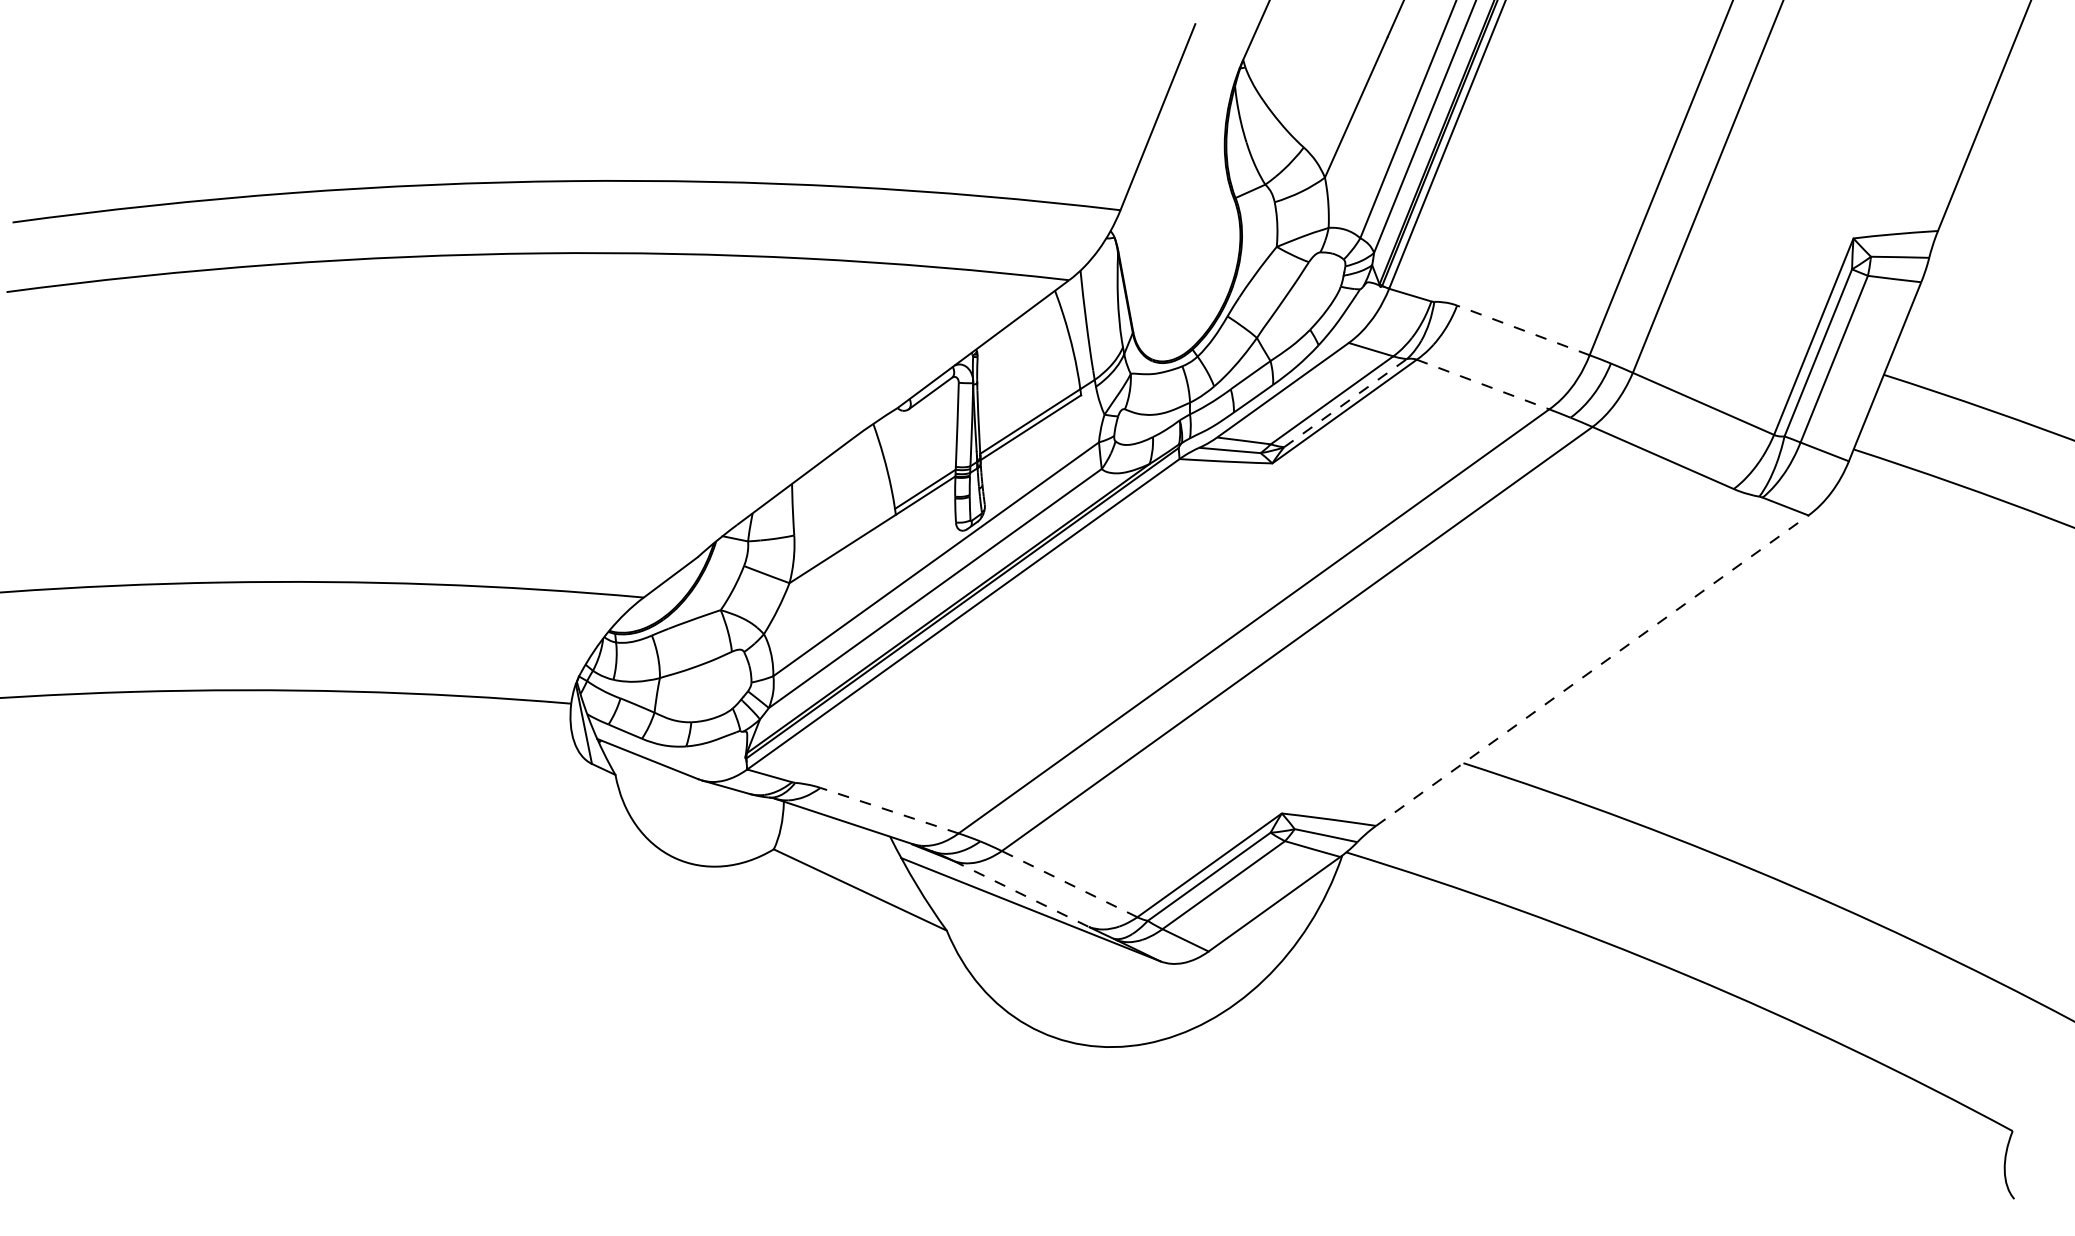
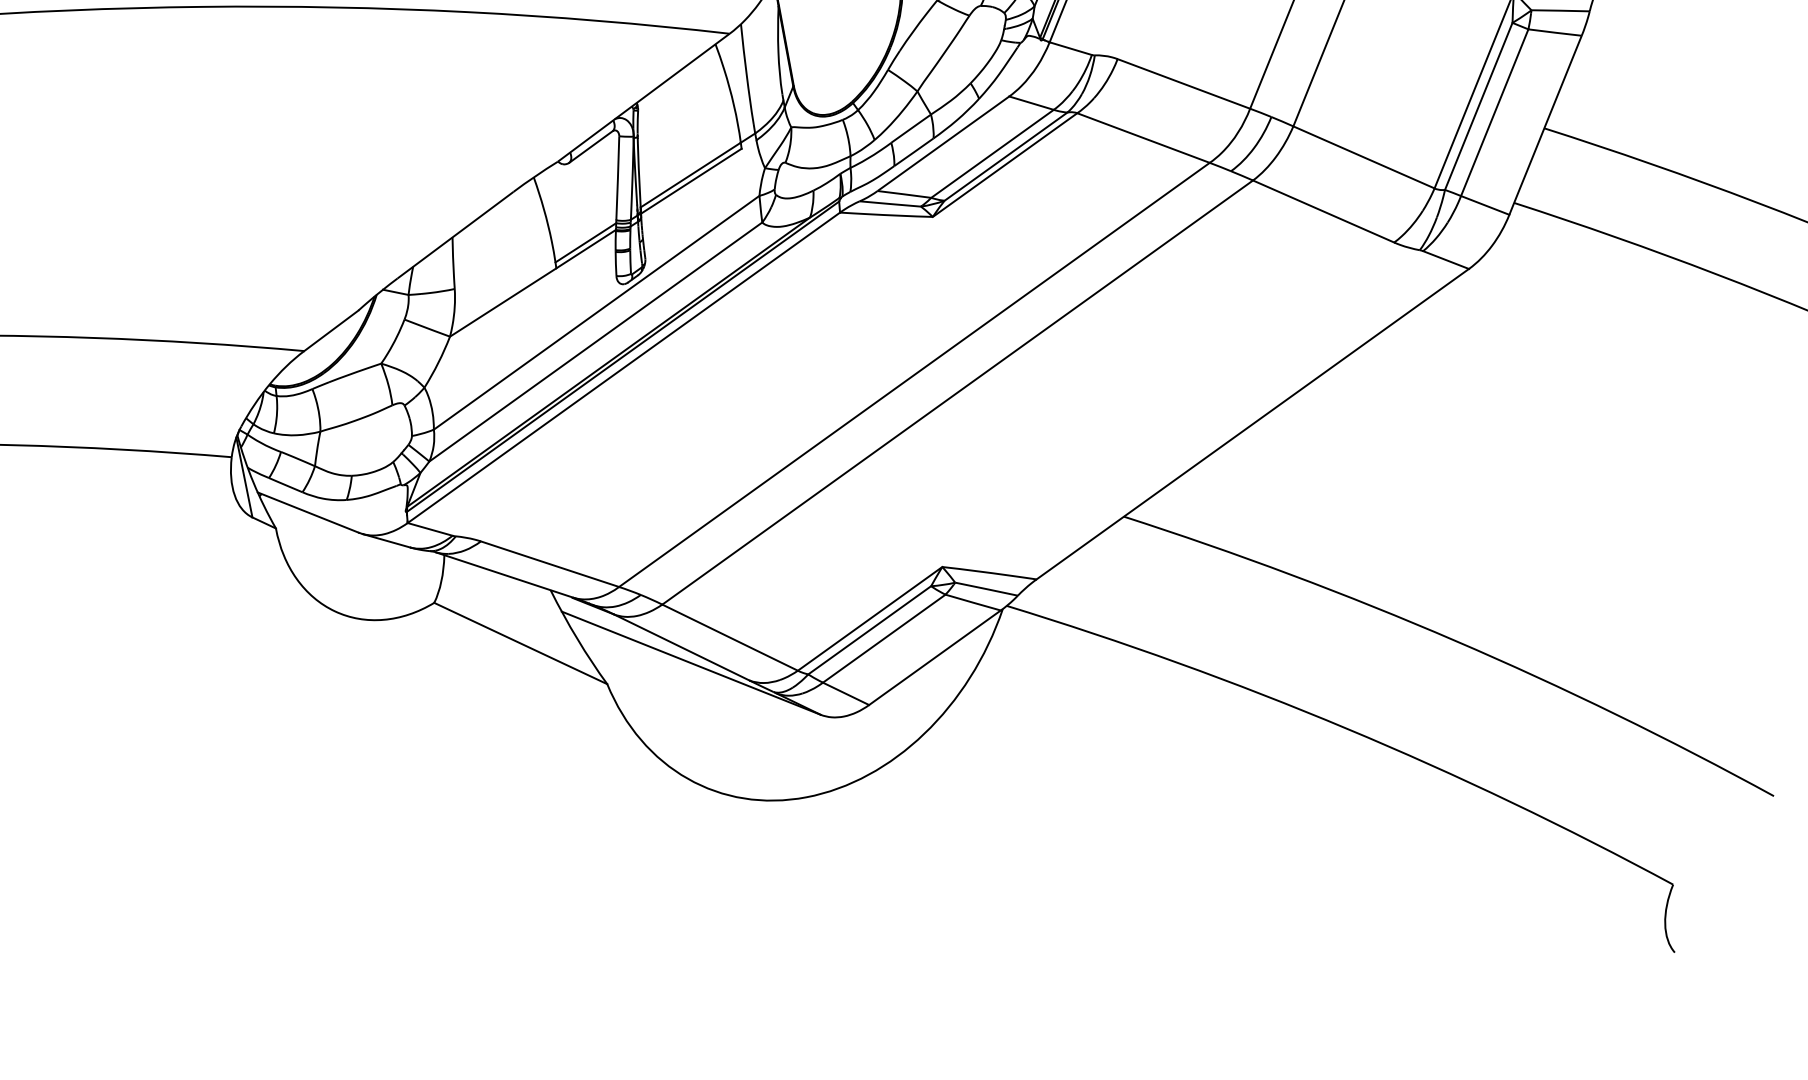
line: (1523, 330) -> (1183, 84), dashed -> solid
line: (1483, 384) -> (1143, 138), dashed -> solid
line: (1345, 403) -> (1005, 157), dashed -> solid
line: (1592, 670) -> (1252, 424), dashed -> solid
line: (889, 810) -> (549, 564), dashed -> solid
line: (1069, 883) -> (729, 637), dashed -> solid
line: (1021, 894) -> (681, 648), dashed -> solid

